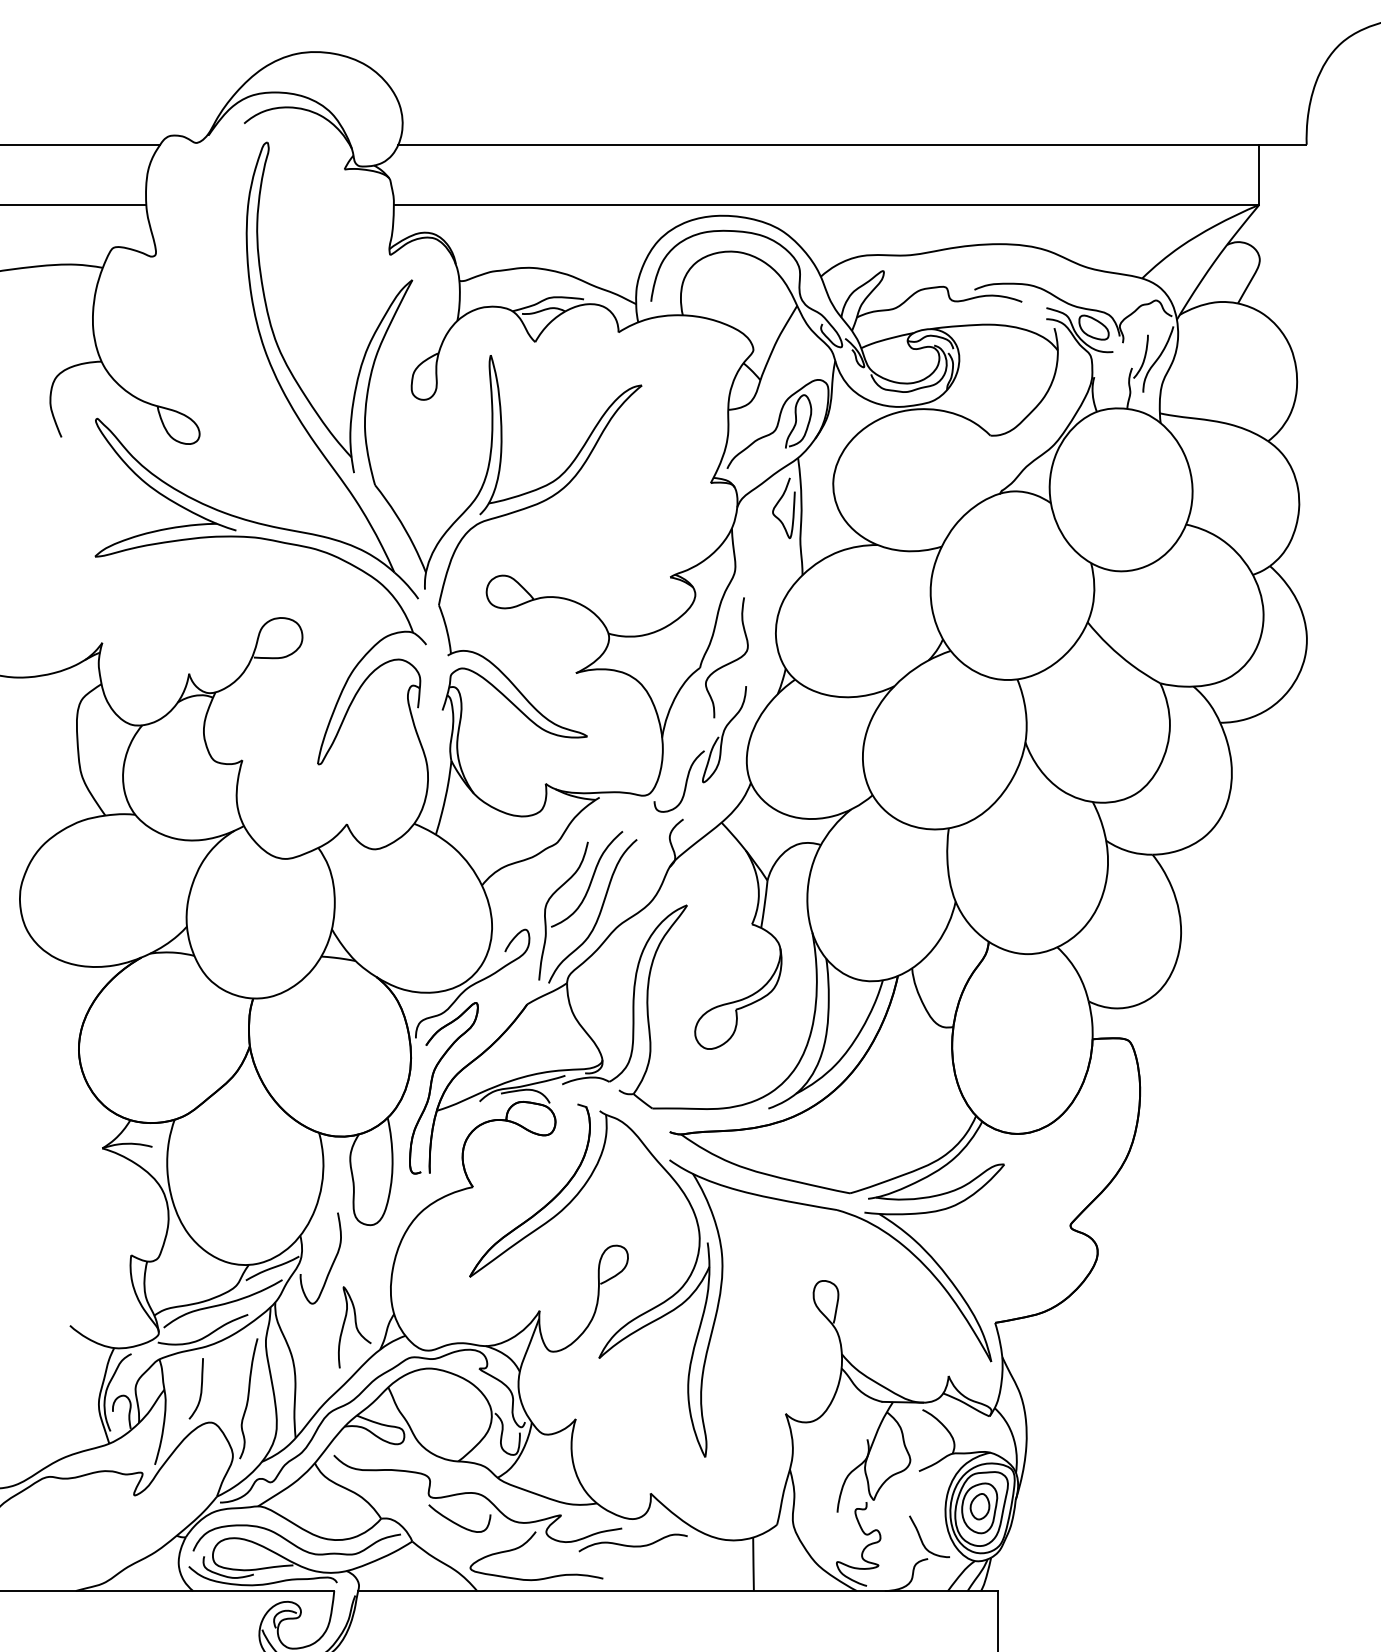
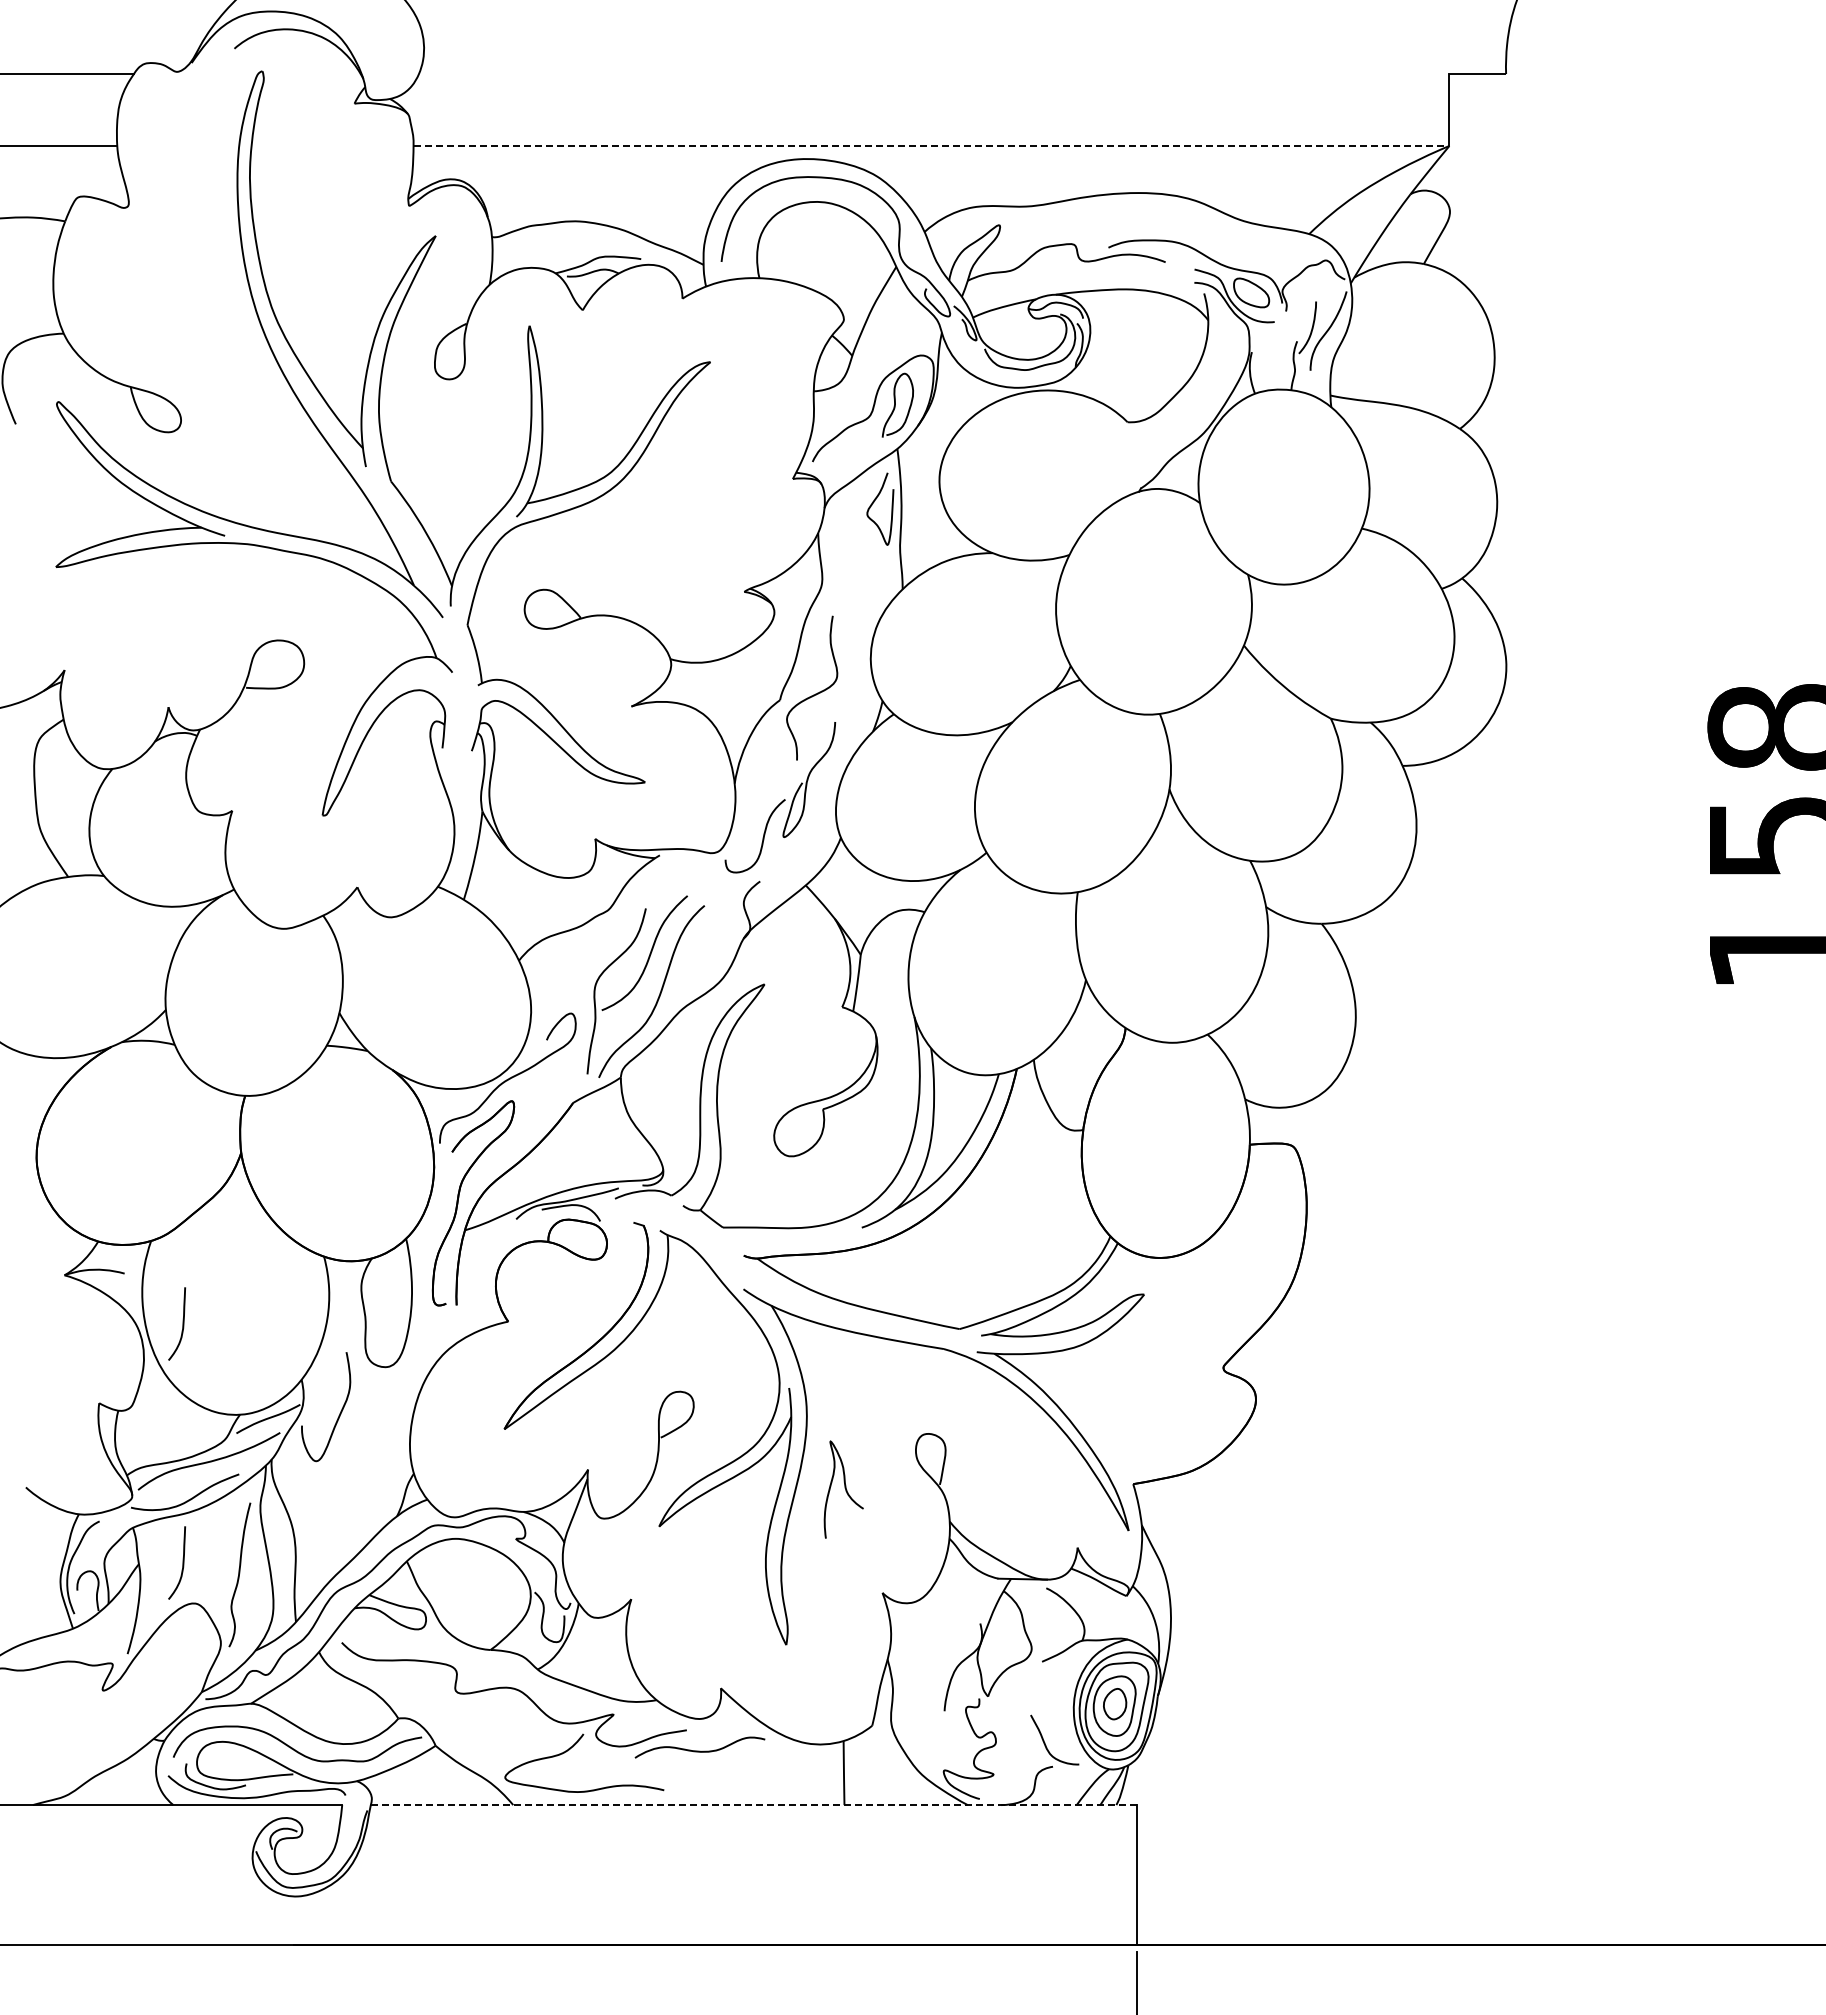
line: (828, 145) -> (933, 74), removed
line: (826, 204) -> (931, 145), solid -> dashed
curve: (200, 1188) -> (182, 1323), added
curve: (355, 1326) -> (844, 1488), moved
curve: (458, 1523) -> (490, 1724), removed
line: (678, 1591) -> (754, 1805), solid -> dashed

